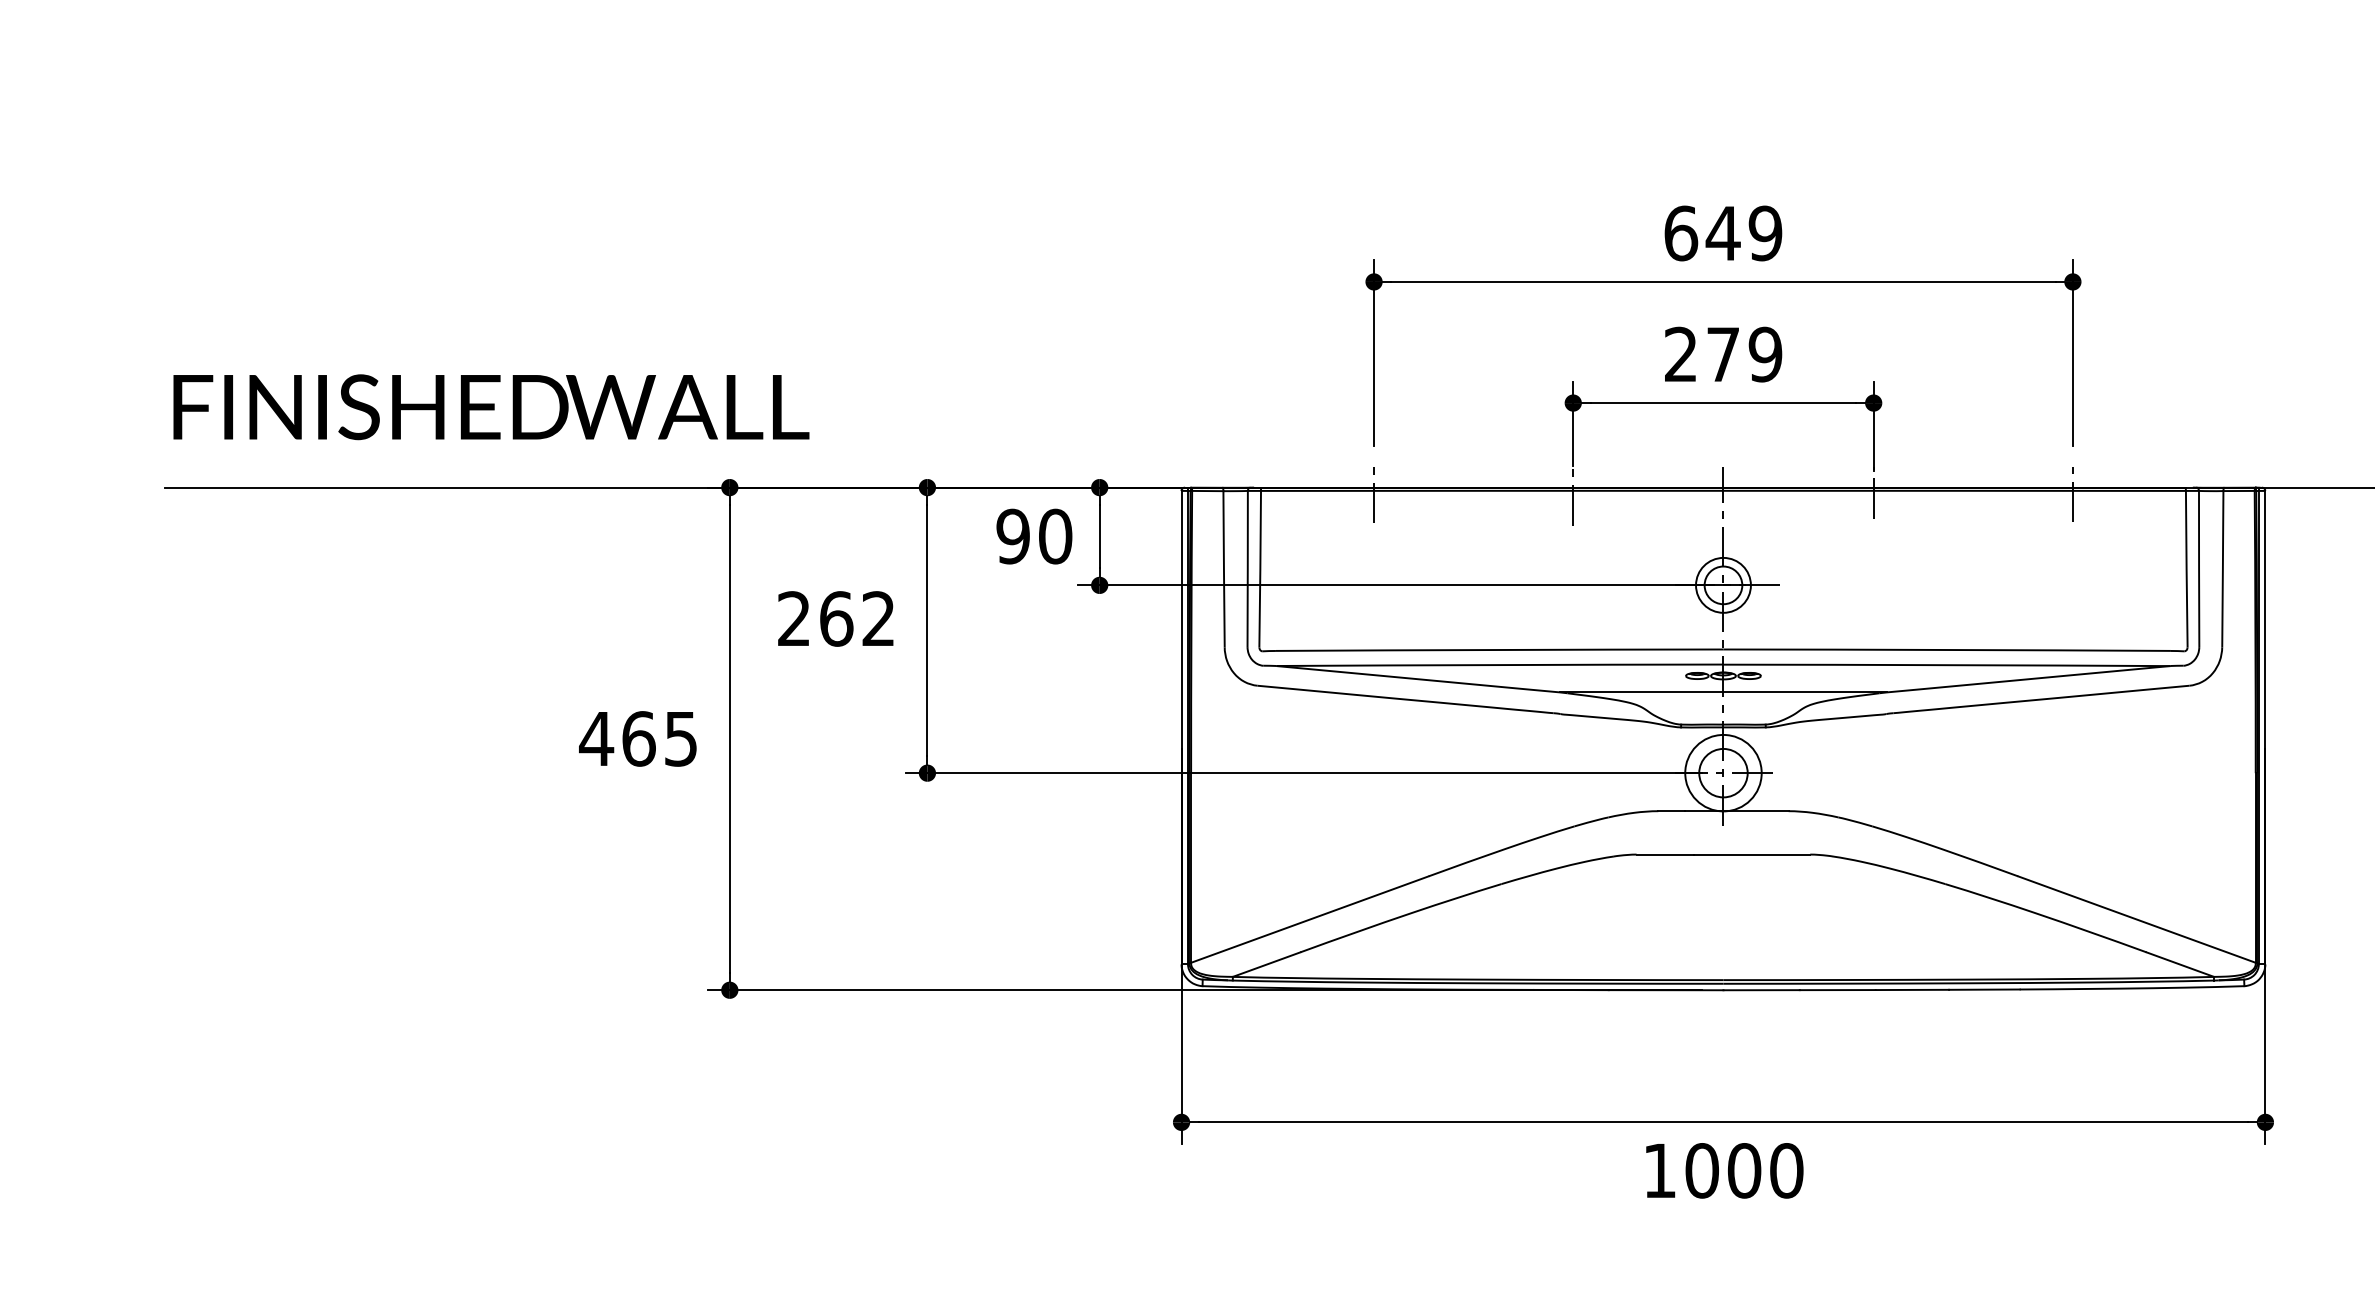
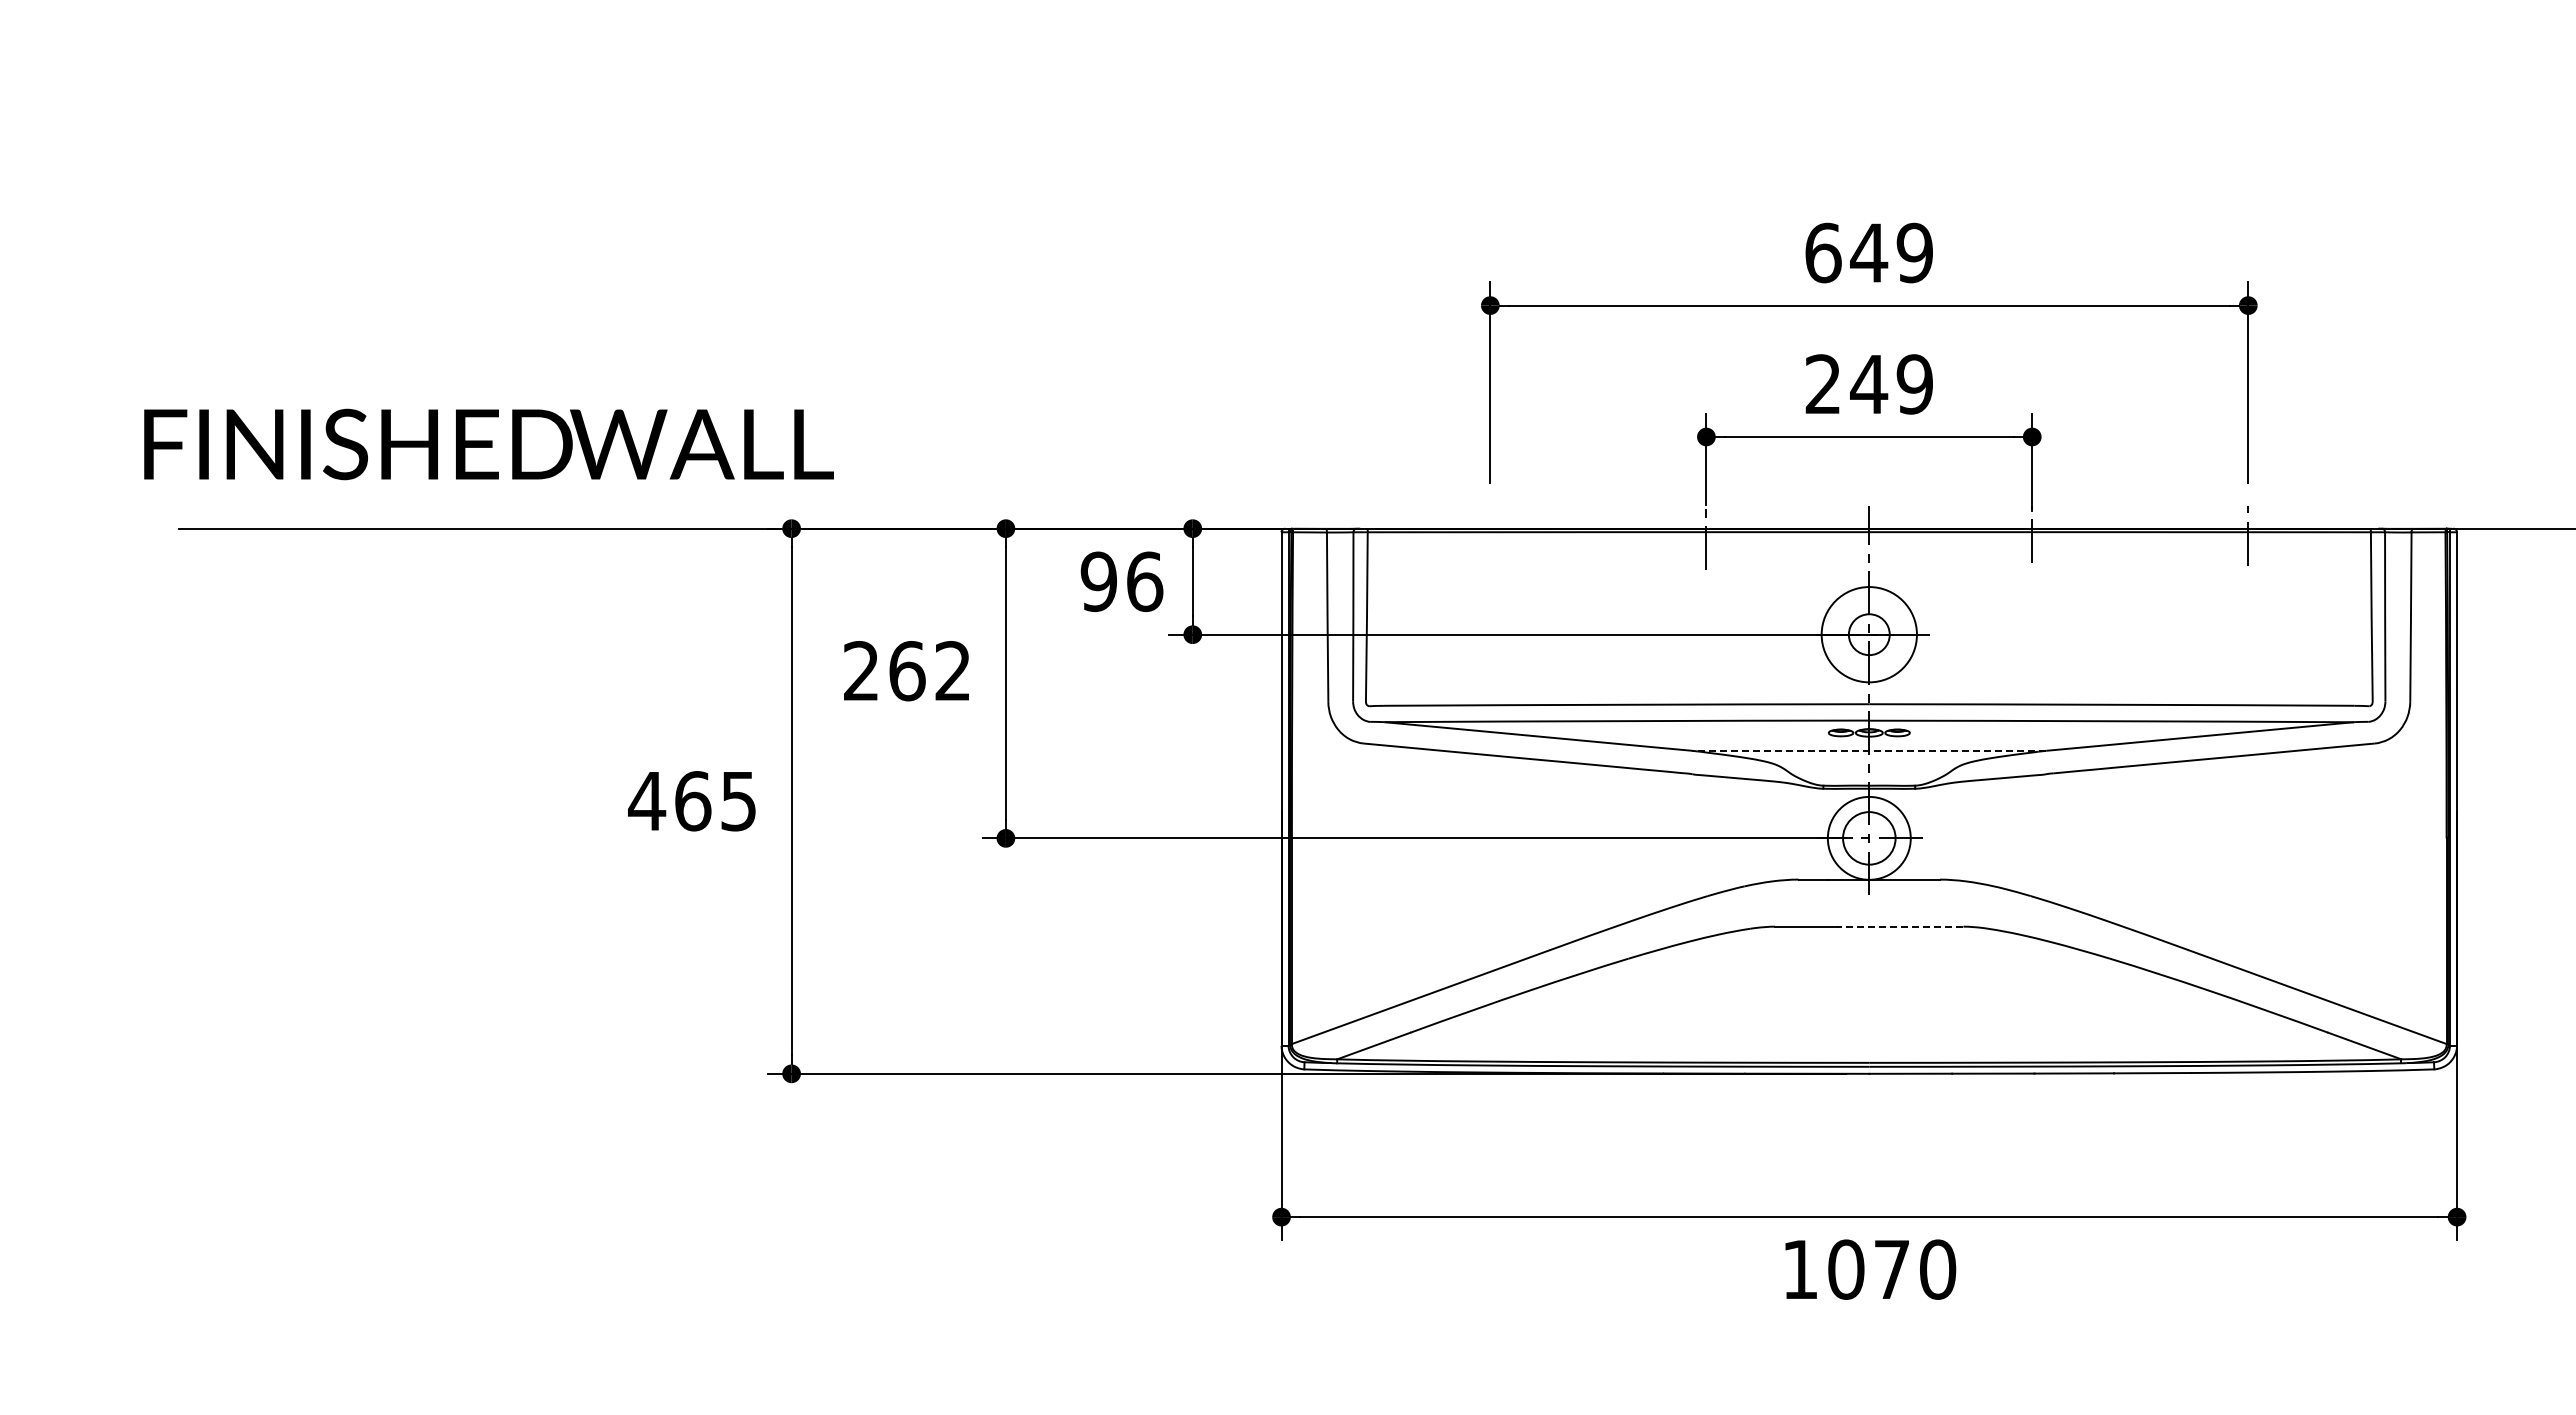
text: (1723, 354) -> (1869, 384), 279 -> 249
text: (490, 407) -> (488, 444), moved
line: (1374, 494) -> (1490, 536), removed
text: (1056, 536) -> (1145, 581), 90 -> 96
circle: (1723, 585) -> (1869, 634), size x1.6
line: (1722, 692) -> (1868, 750), solid -> dashed
line: (1751, 854) -> (1899, 926), solid -> dashed
text: (1744, 1170) -> (1892, 1269), 1000 -> 1070

